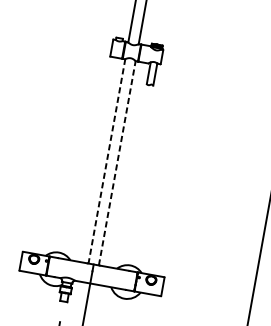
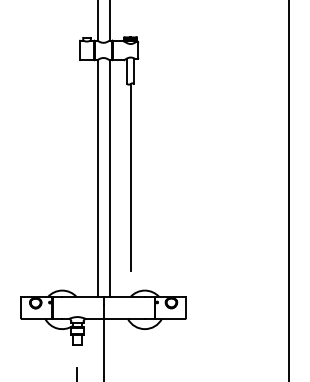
line: (106, 161) -> (97, 178), dashed -> solid
line: (117, 163) -> (109, 178), dashed -> solid
line: (135, 165) -> (130, 177), added

